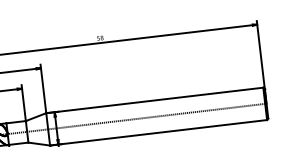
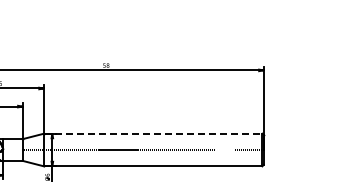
line: (155, 100) -> (153, 133), solid -> dashed

